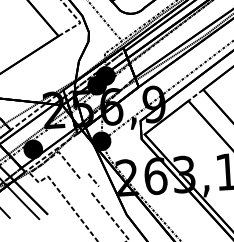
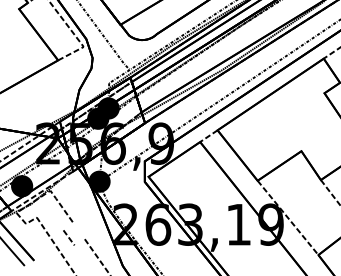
line: (94, 179) -> (69, 237), moved

